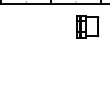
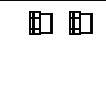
part: (47, 26) -> (40, 23), added

